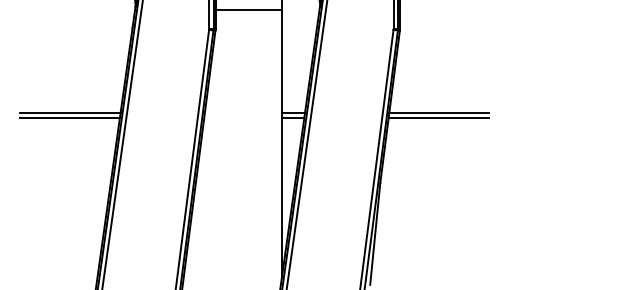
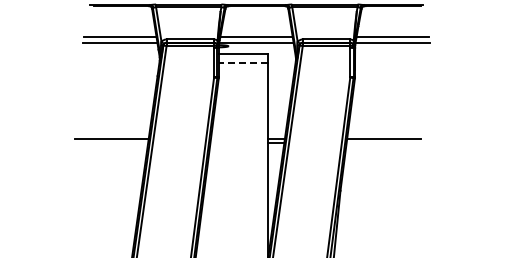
line: (247, 10) -> (242, 63), solid -> dashed
line: (70, 117) -> (111, 142), removed
line: (438, 117) -> (383, 142), removed

